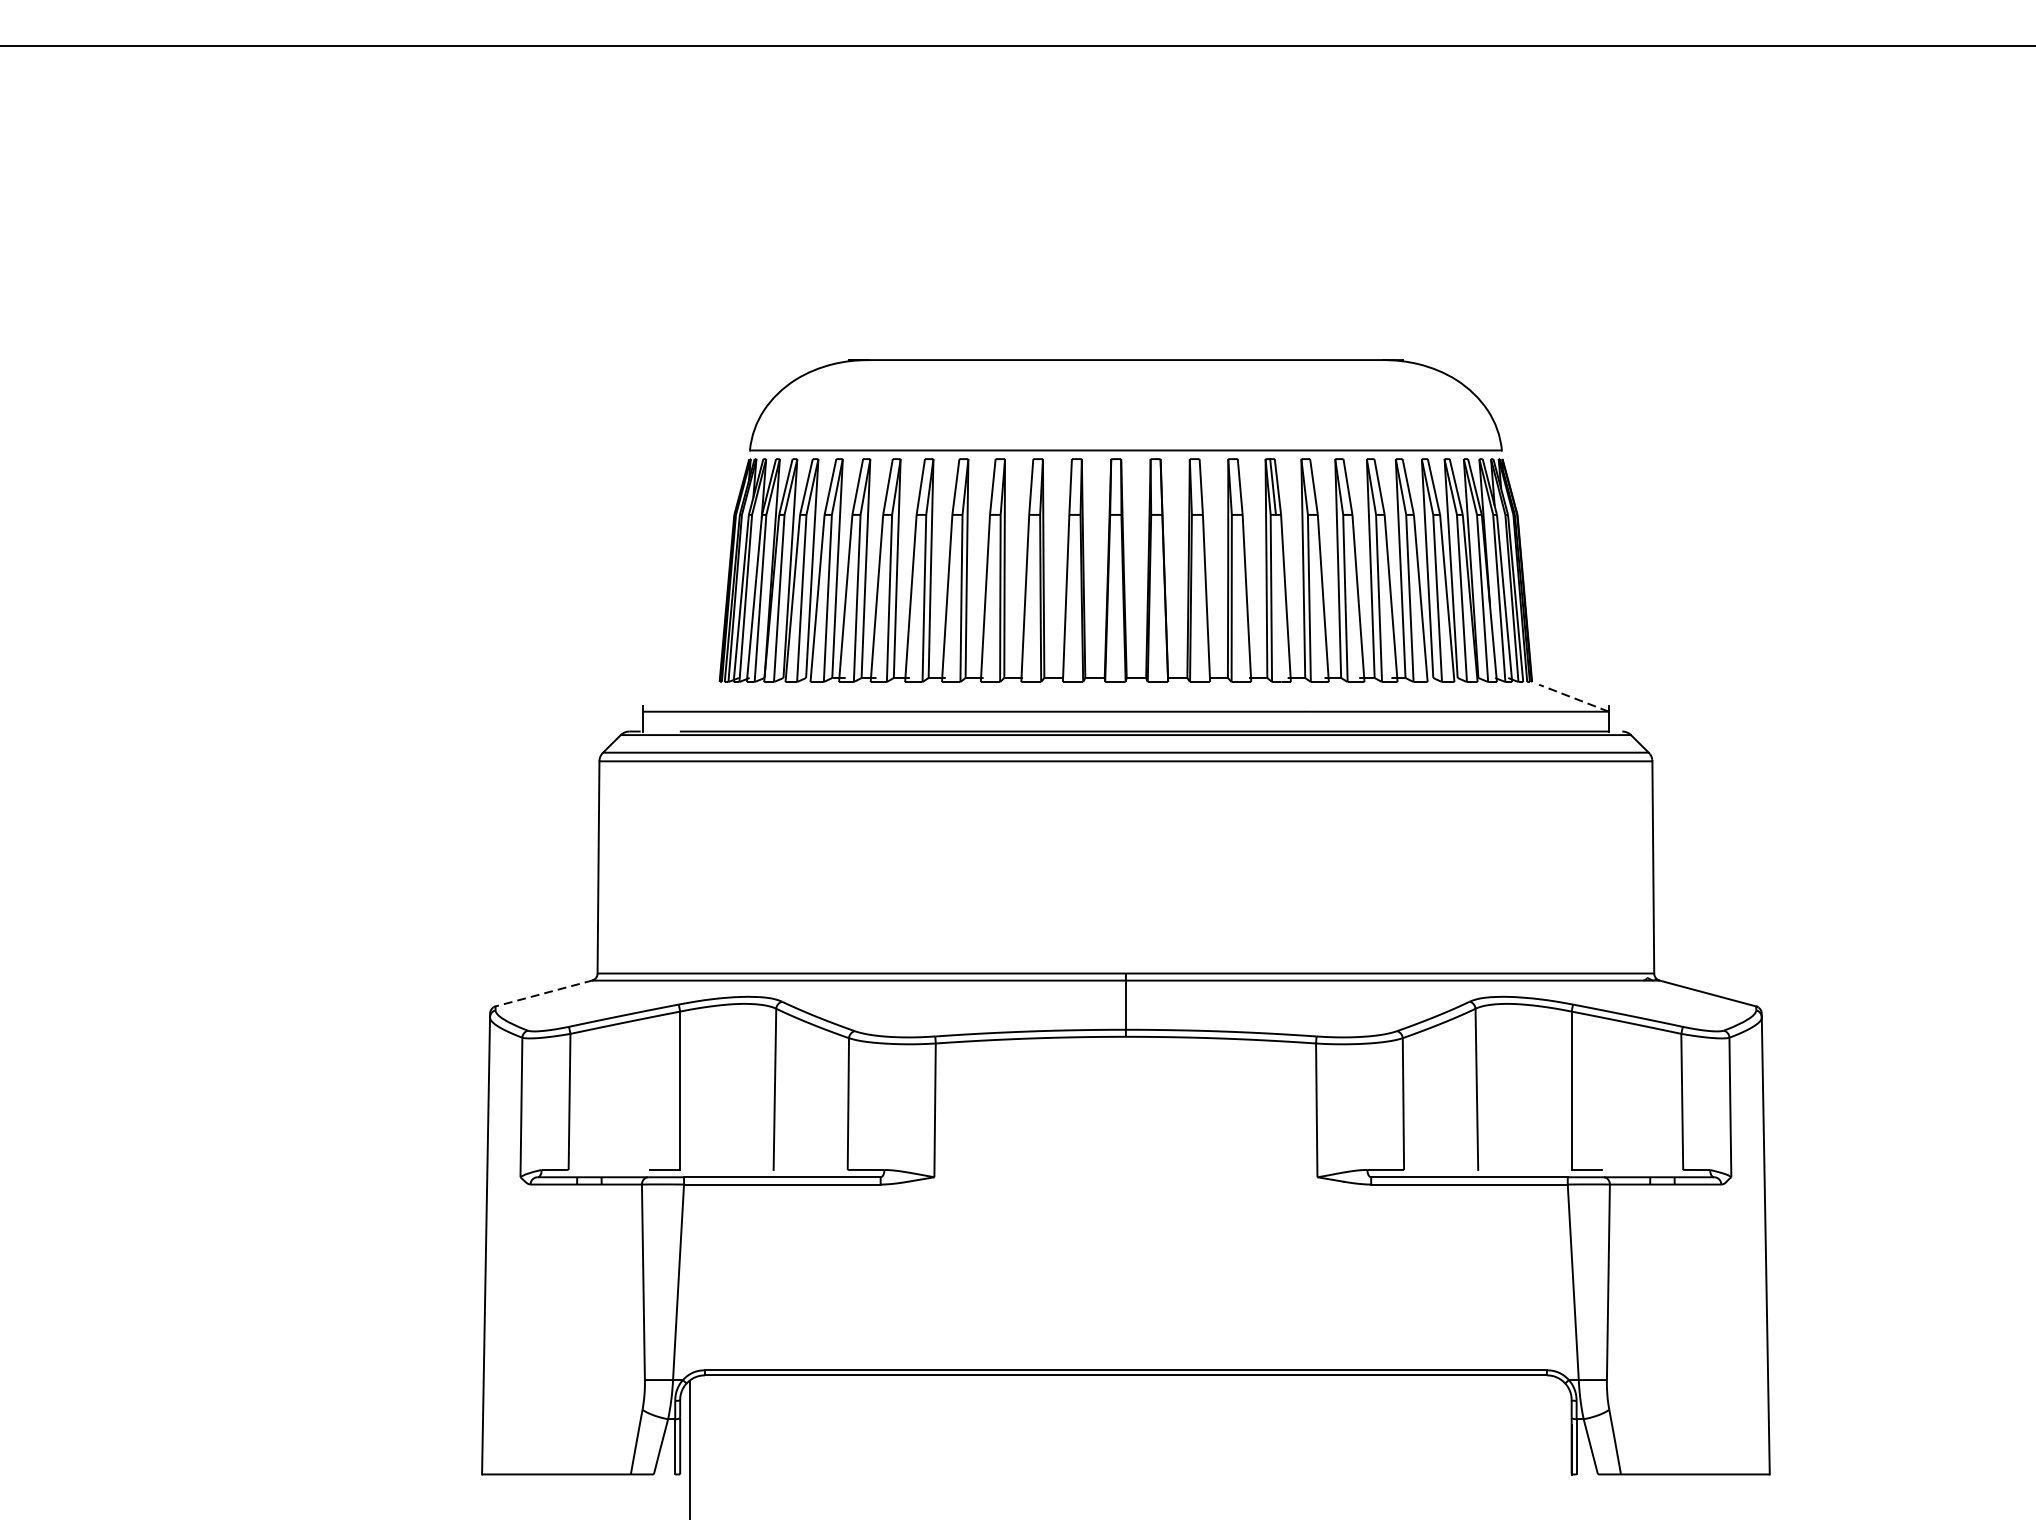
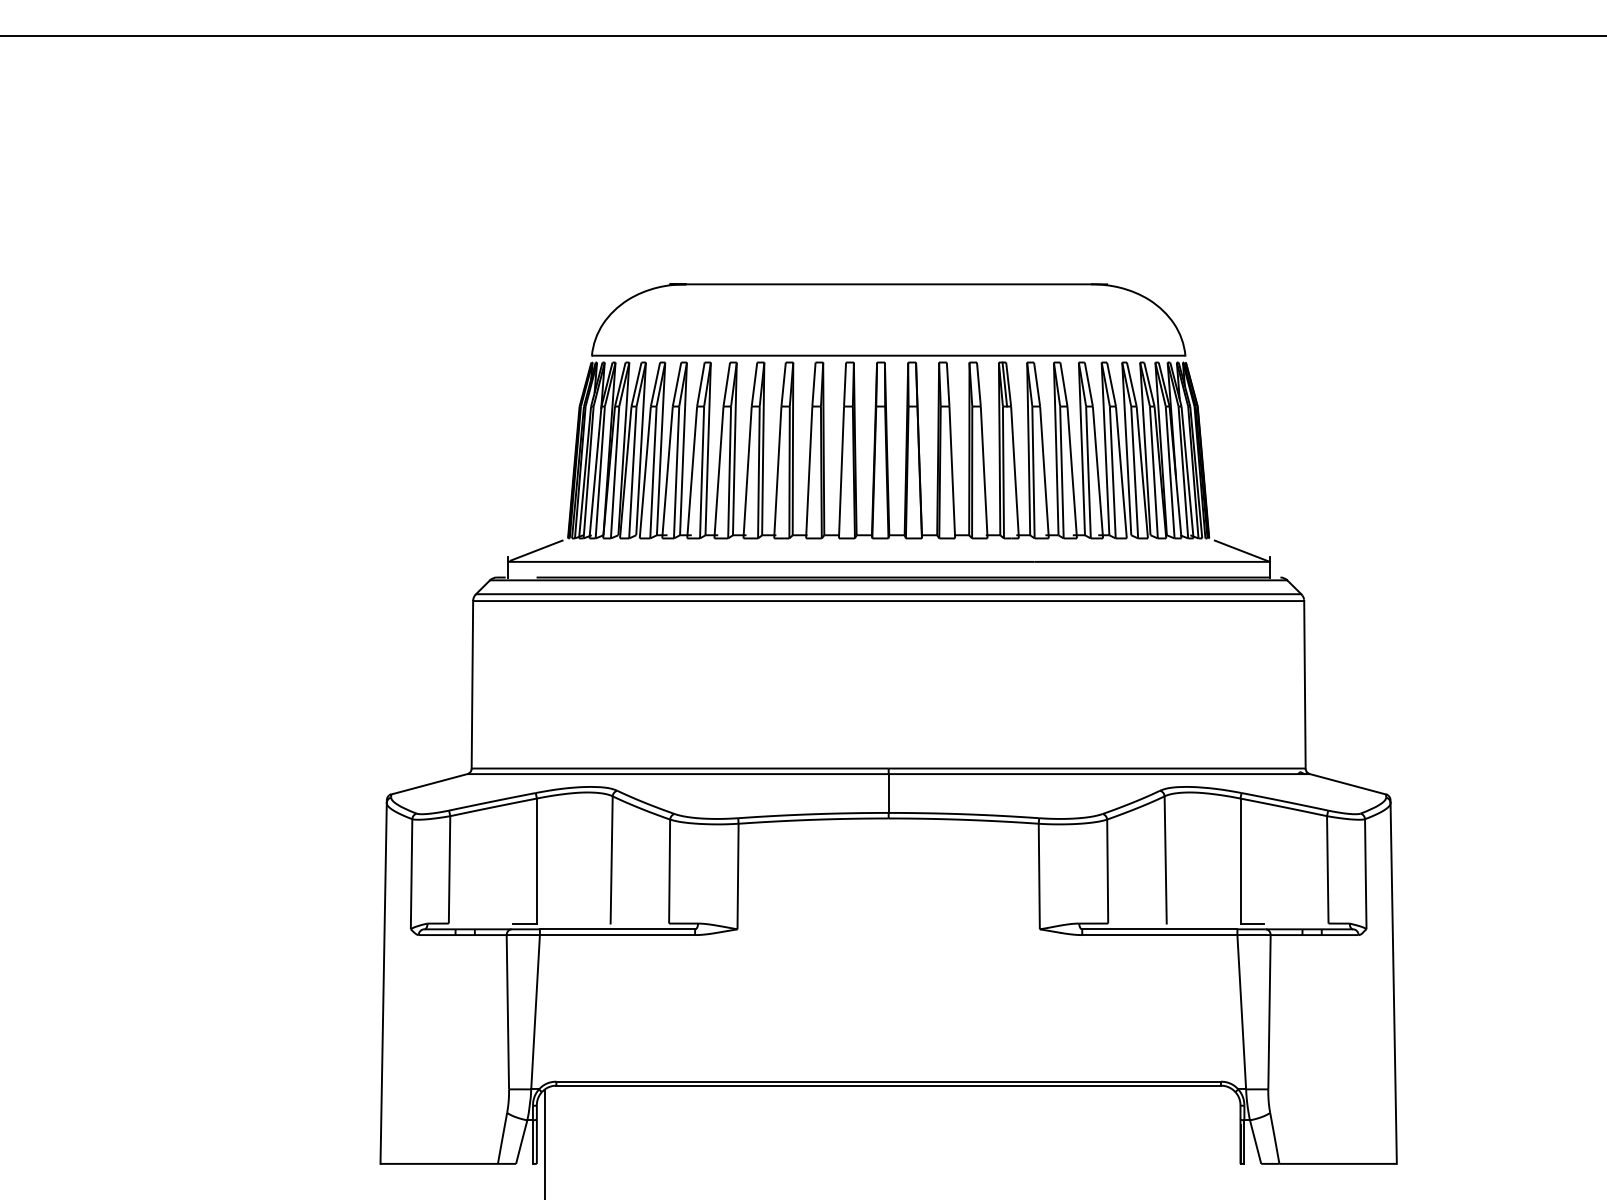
line: (679, 697) -> (536, 550), added
line: (1572, 698) -> (1241, 551), dashed -> solid
line: (542, 993) -> (428, 784), dashed -> solid

